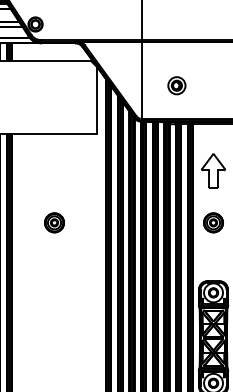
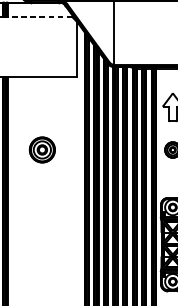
line: (51, 60) -> (39, 16), solid -> dashed
part: (176, 85) -> (142, 37), removed
part: (54, 222) -> (42, 149), size x1.6

